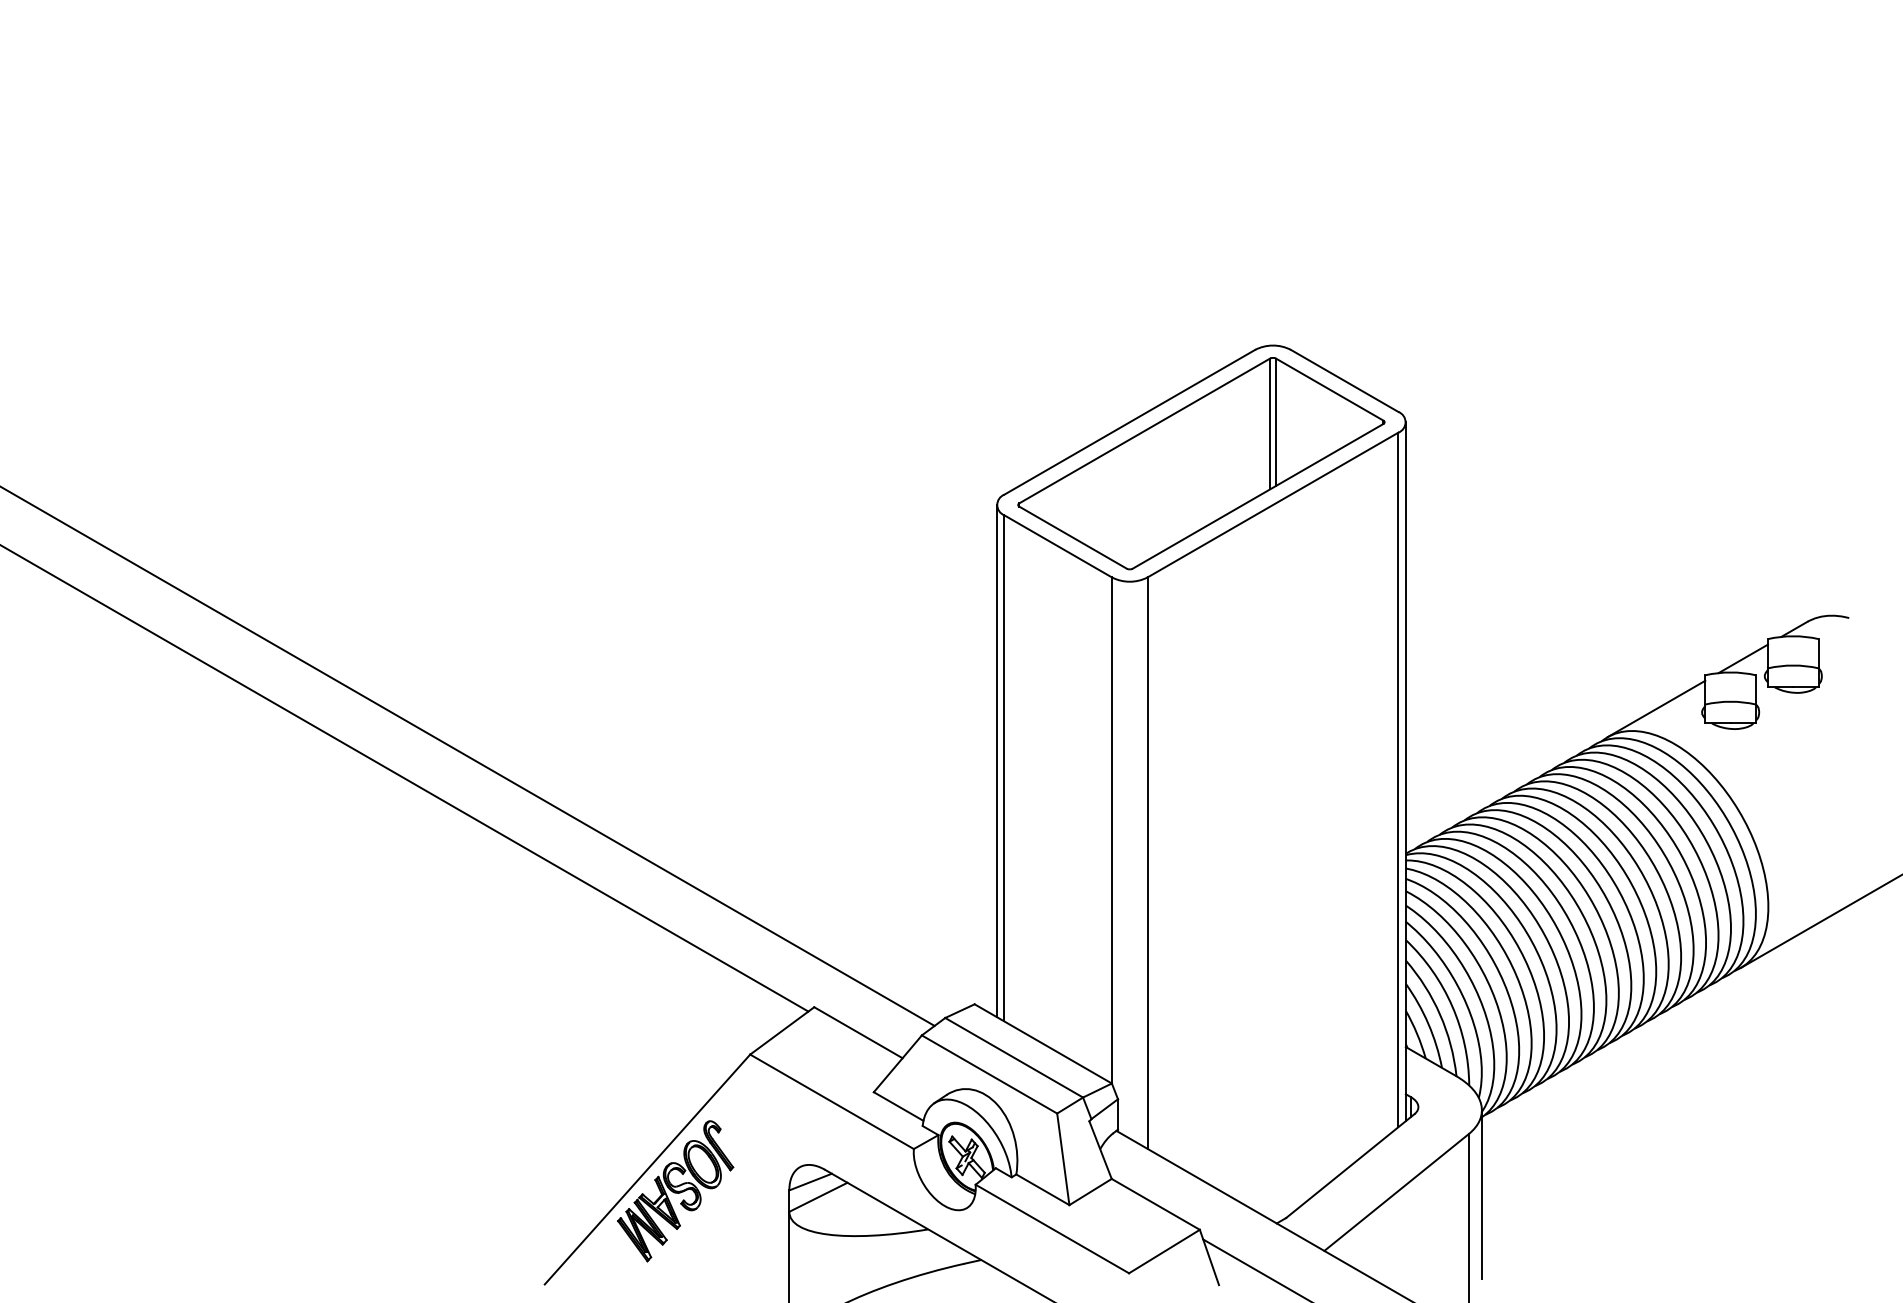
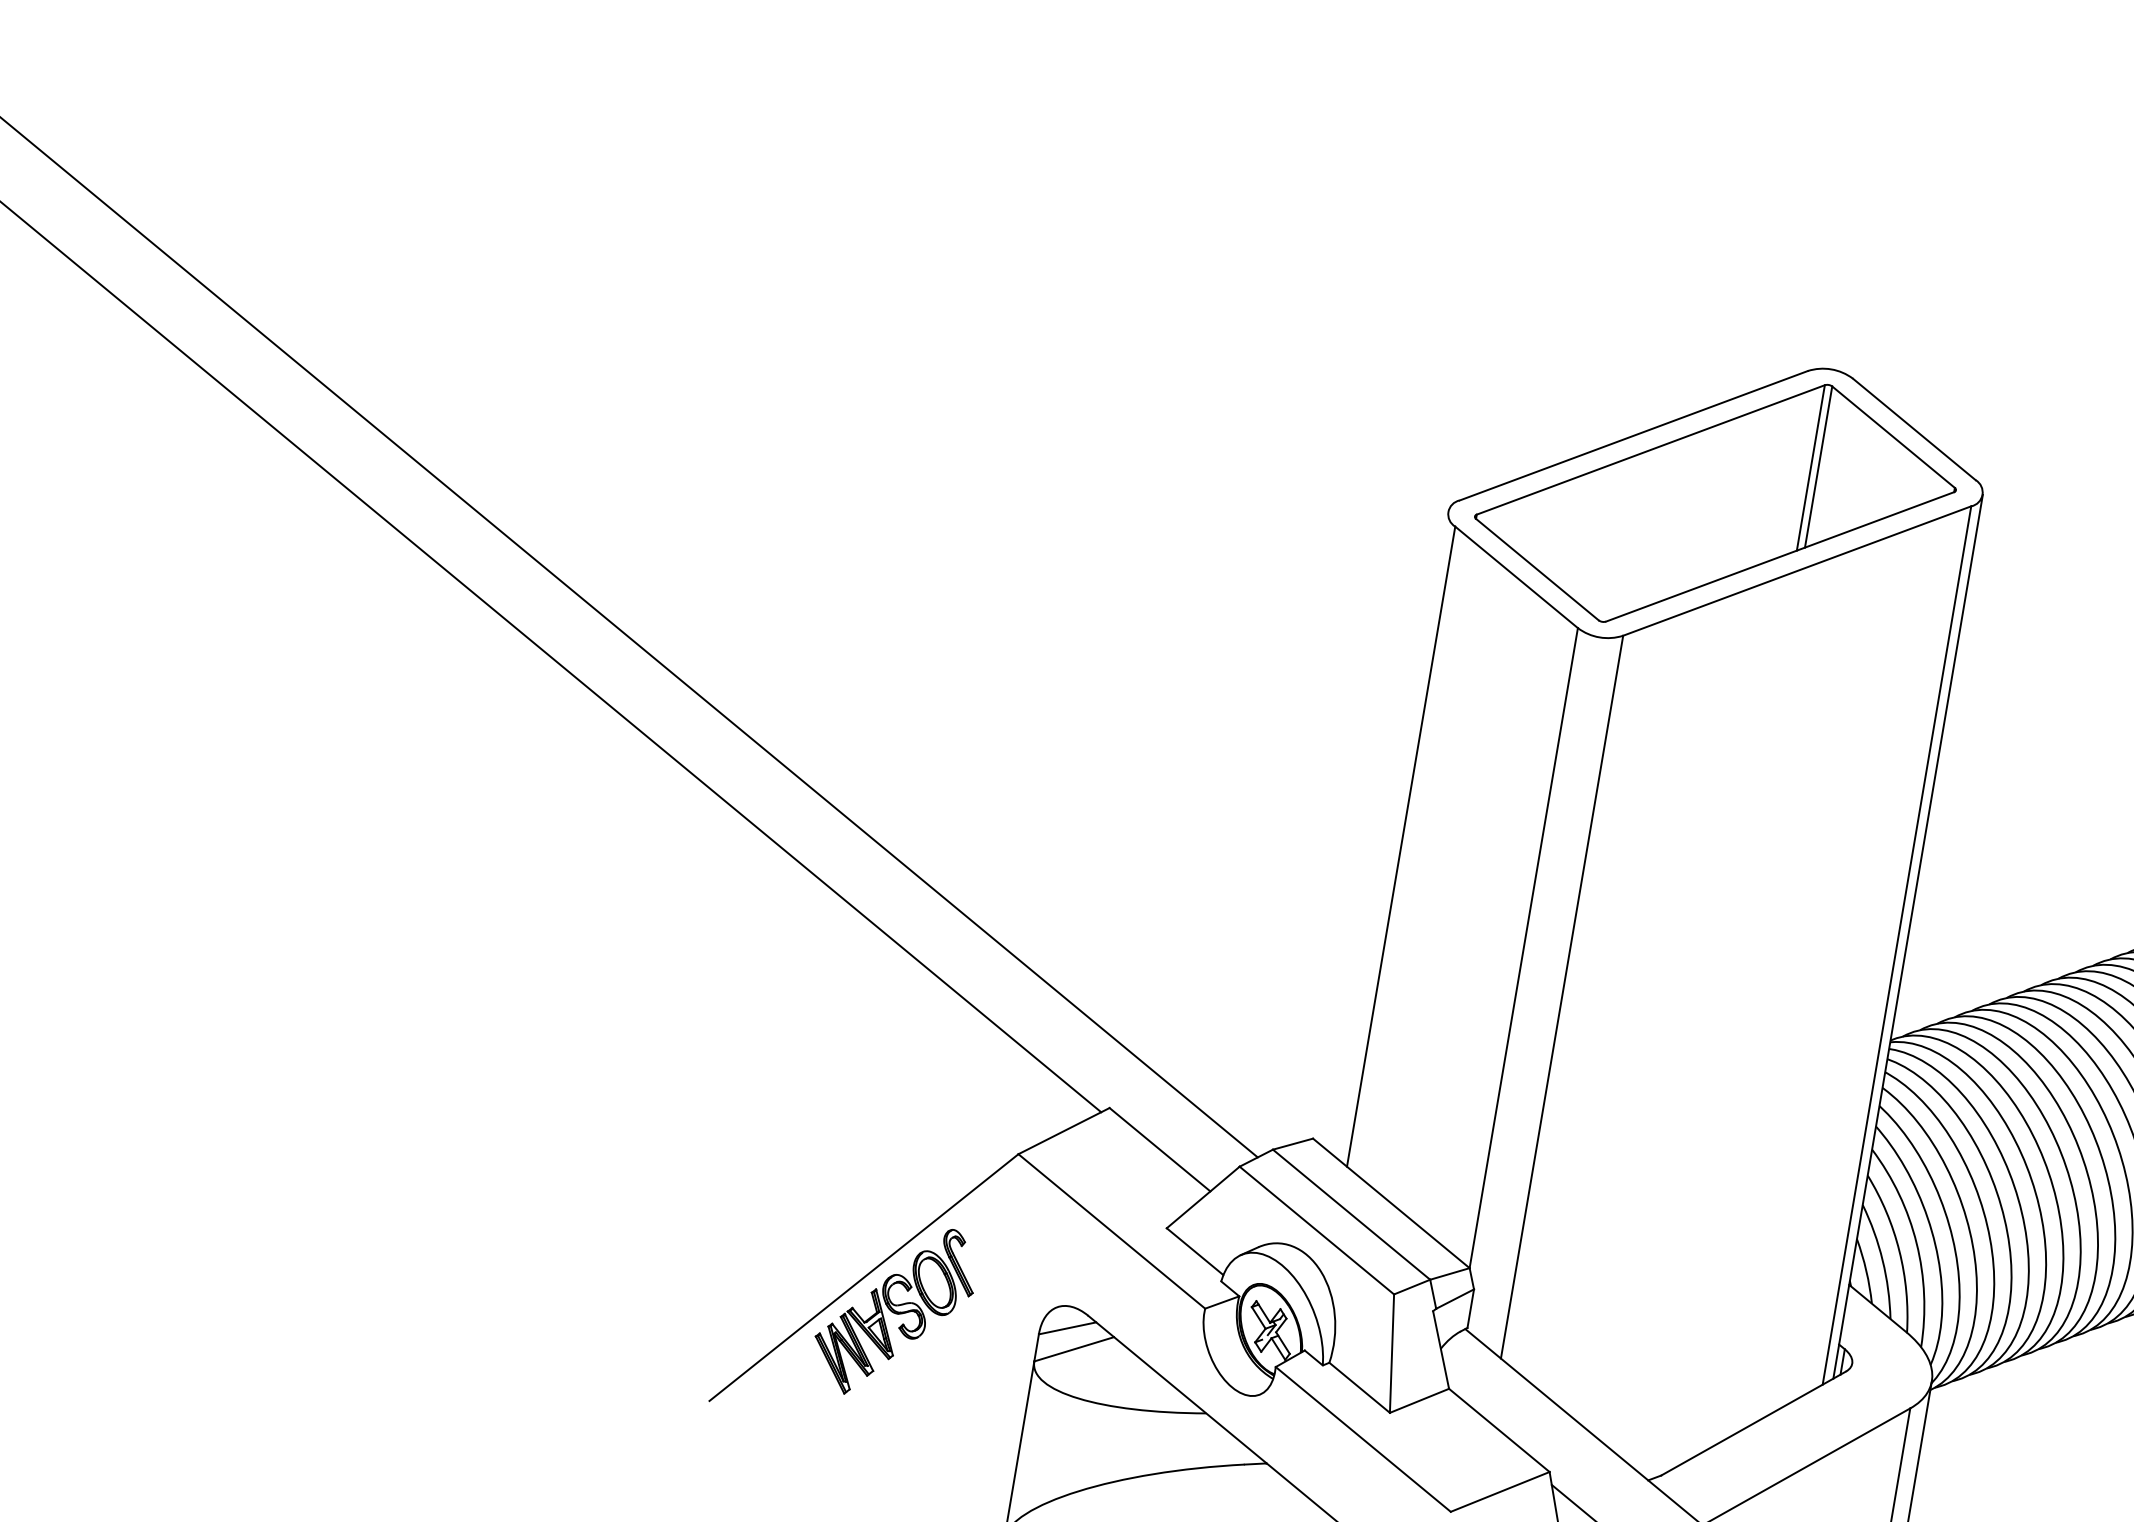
line: (996, 761) -> (1392, 836), removed

